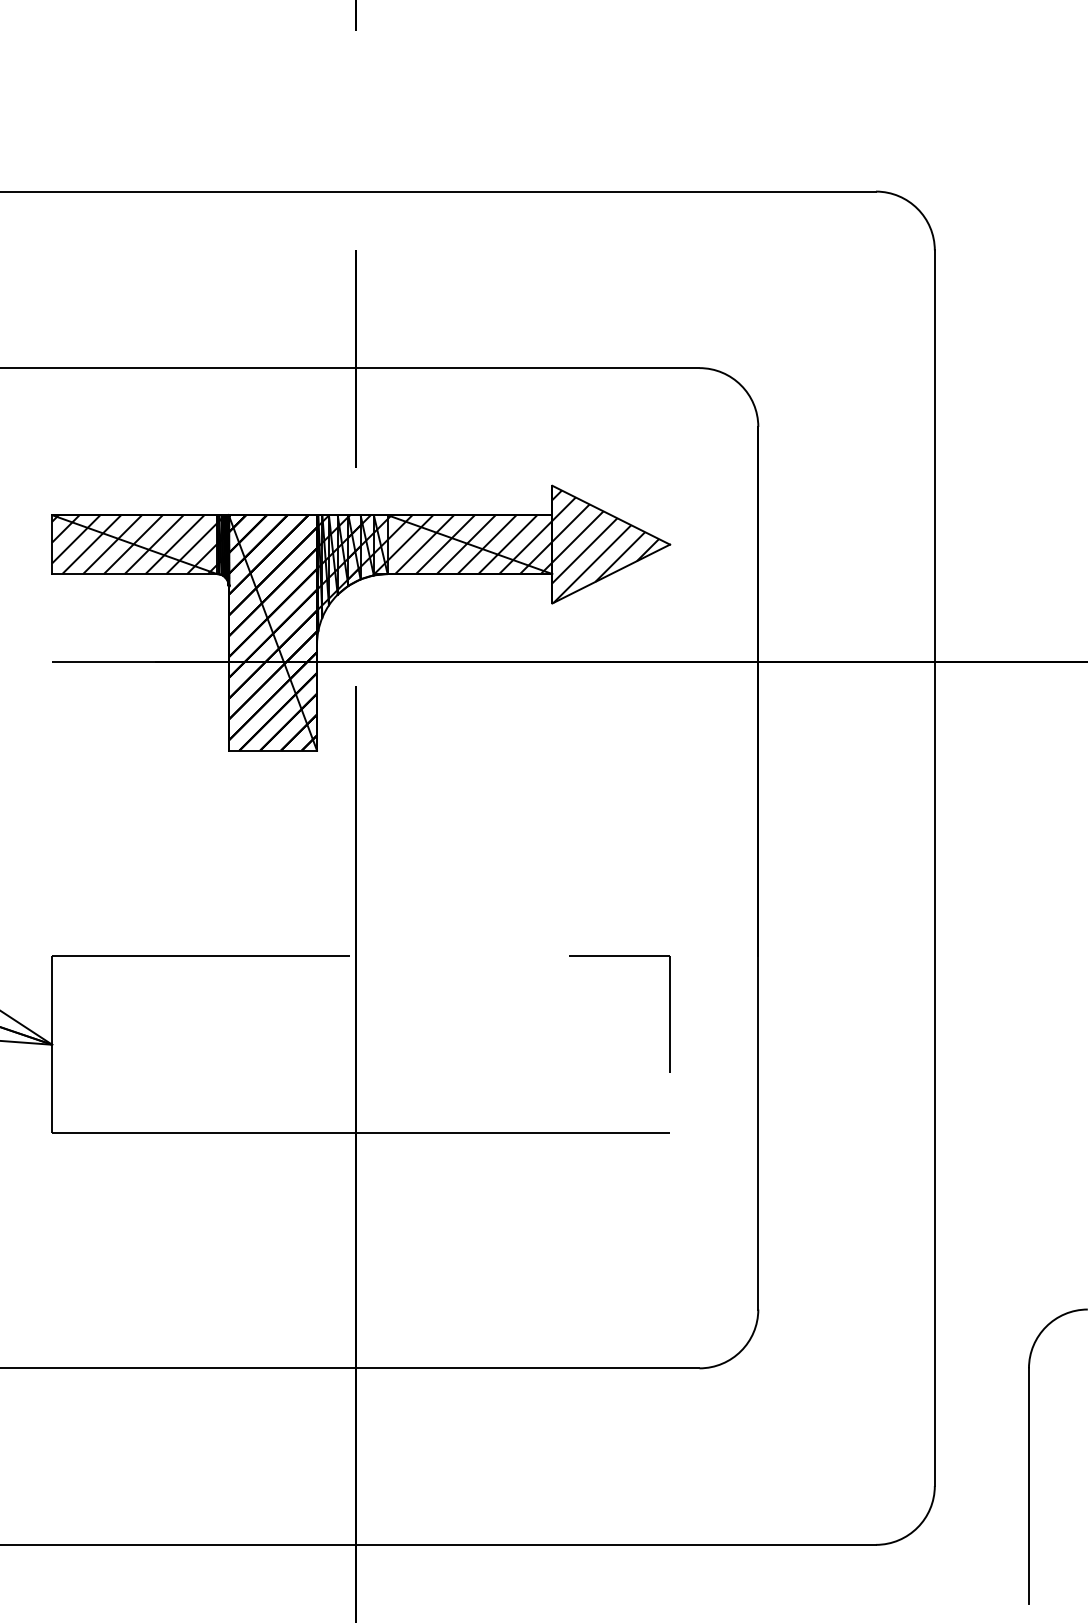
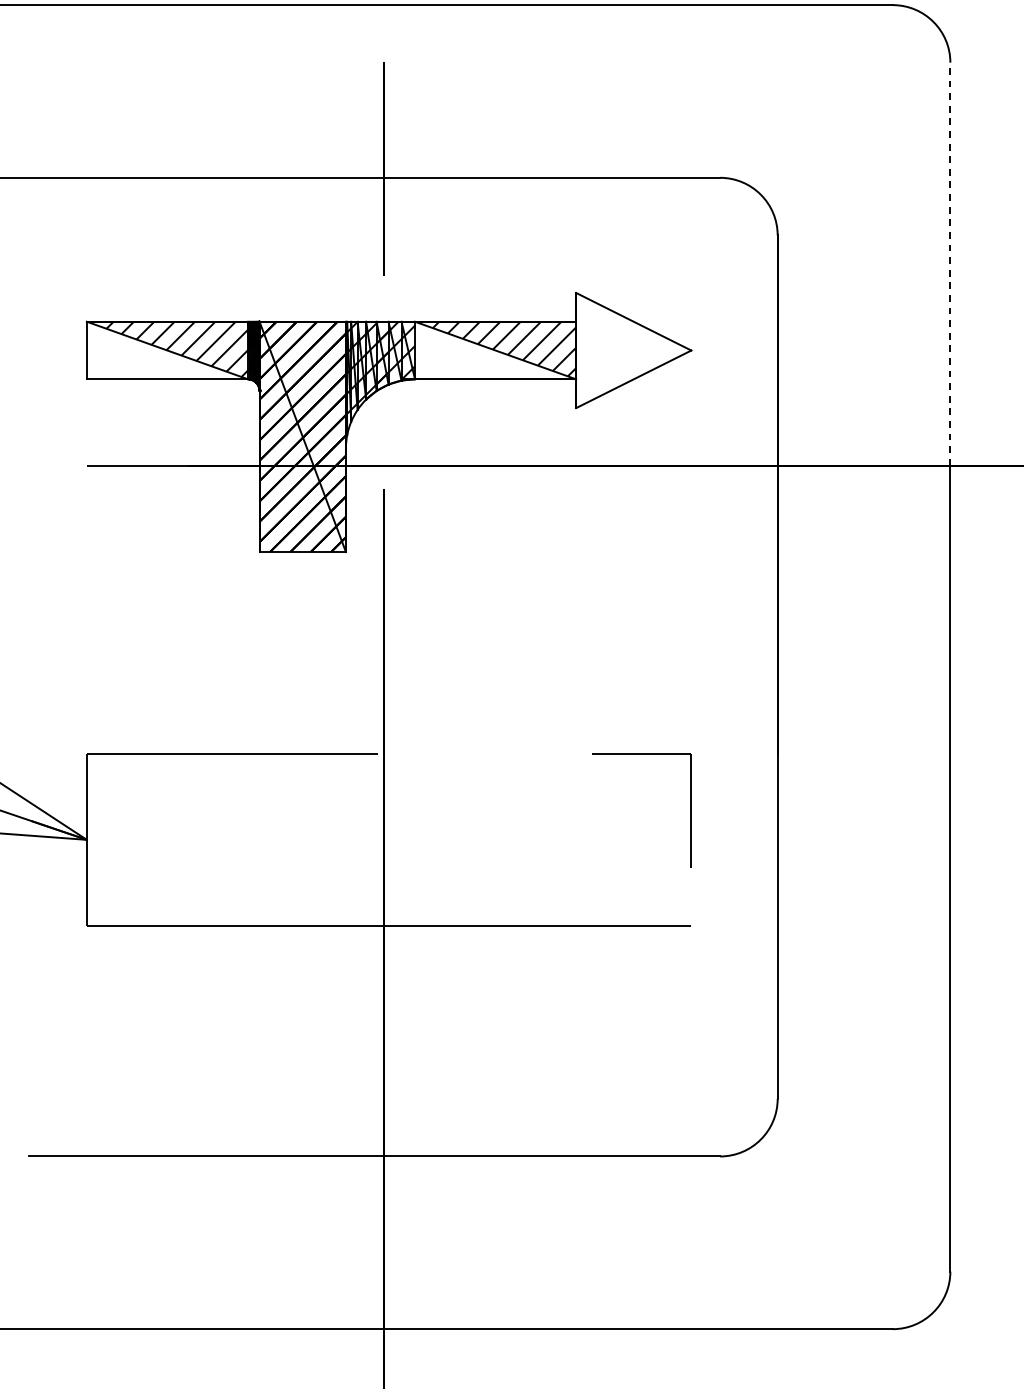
line: (934, 456) -> (950, 264), solid -> dashed
hatch: (131, 545) -> (164, 351), removed
hatch: (465, 545) -> (491, 351), removed
hatch: (605, 546) -> (628, 352), removed

